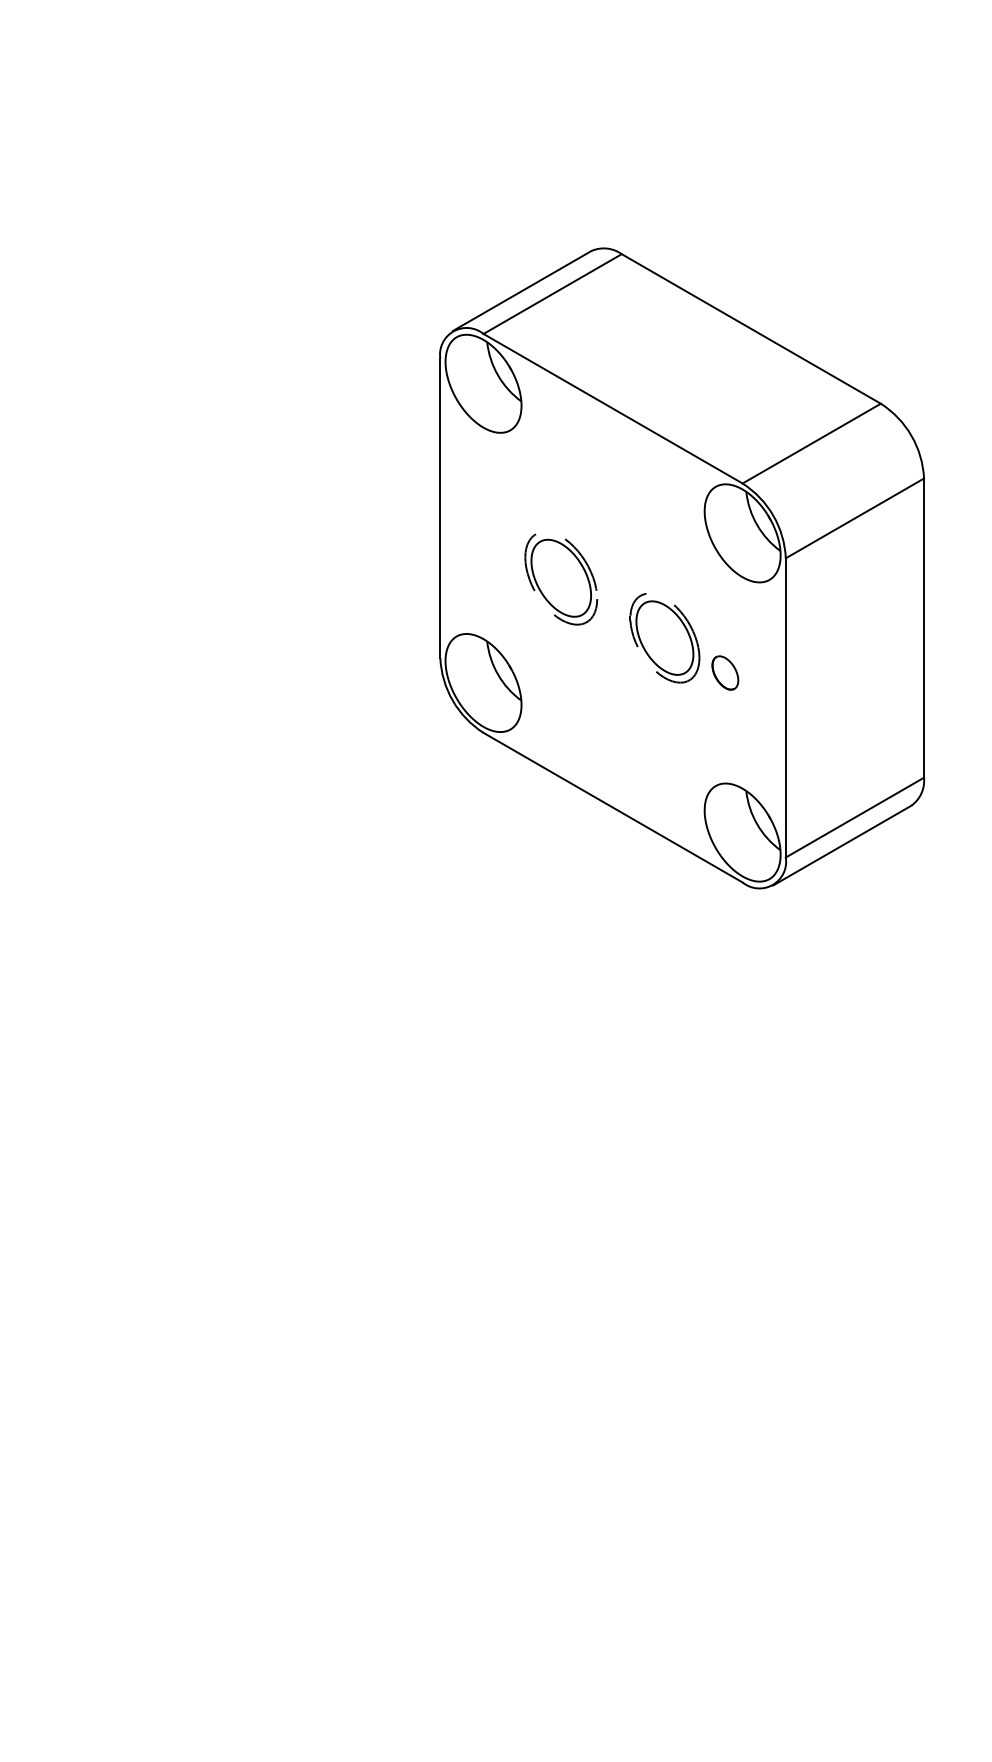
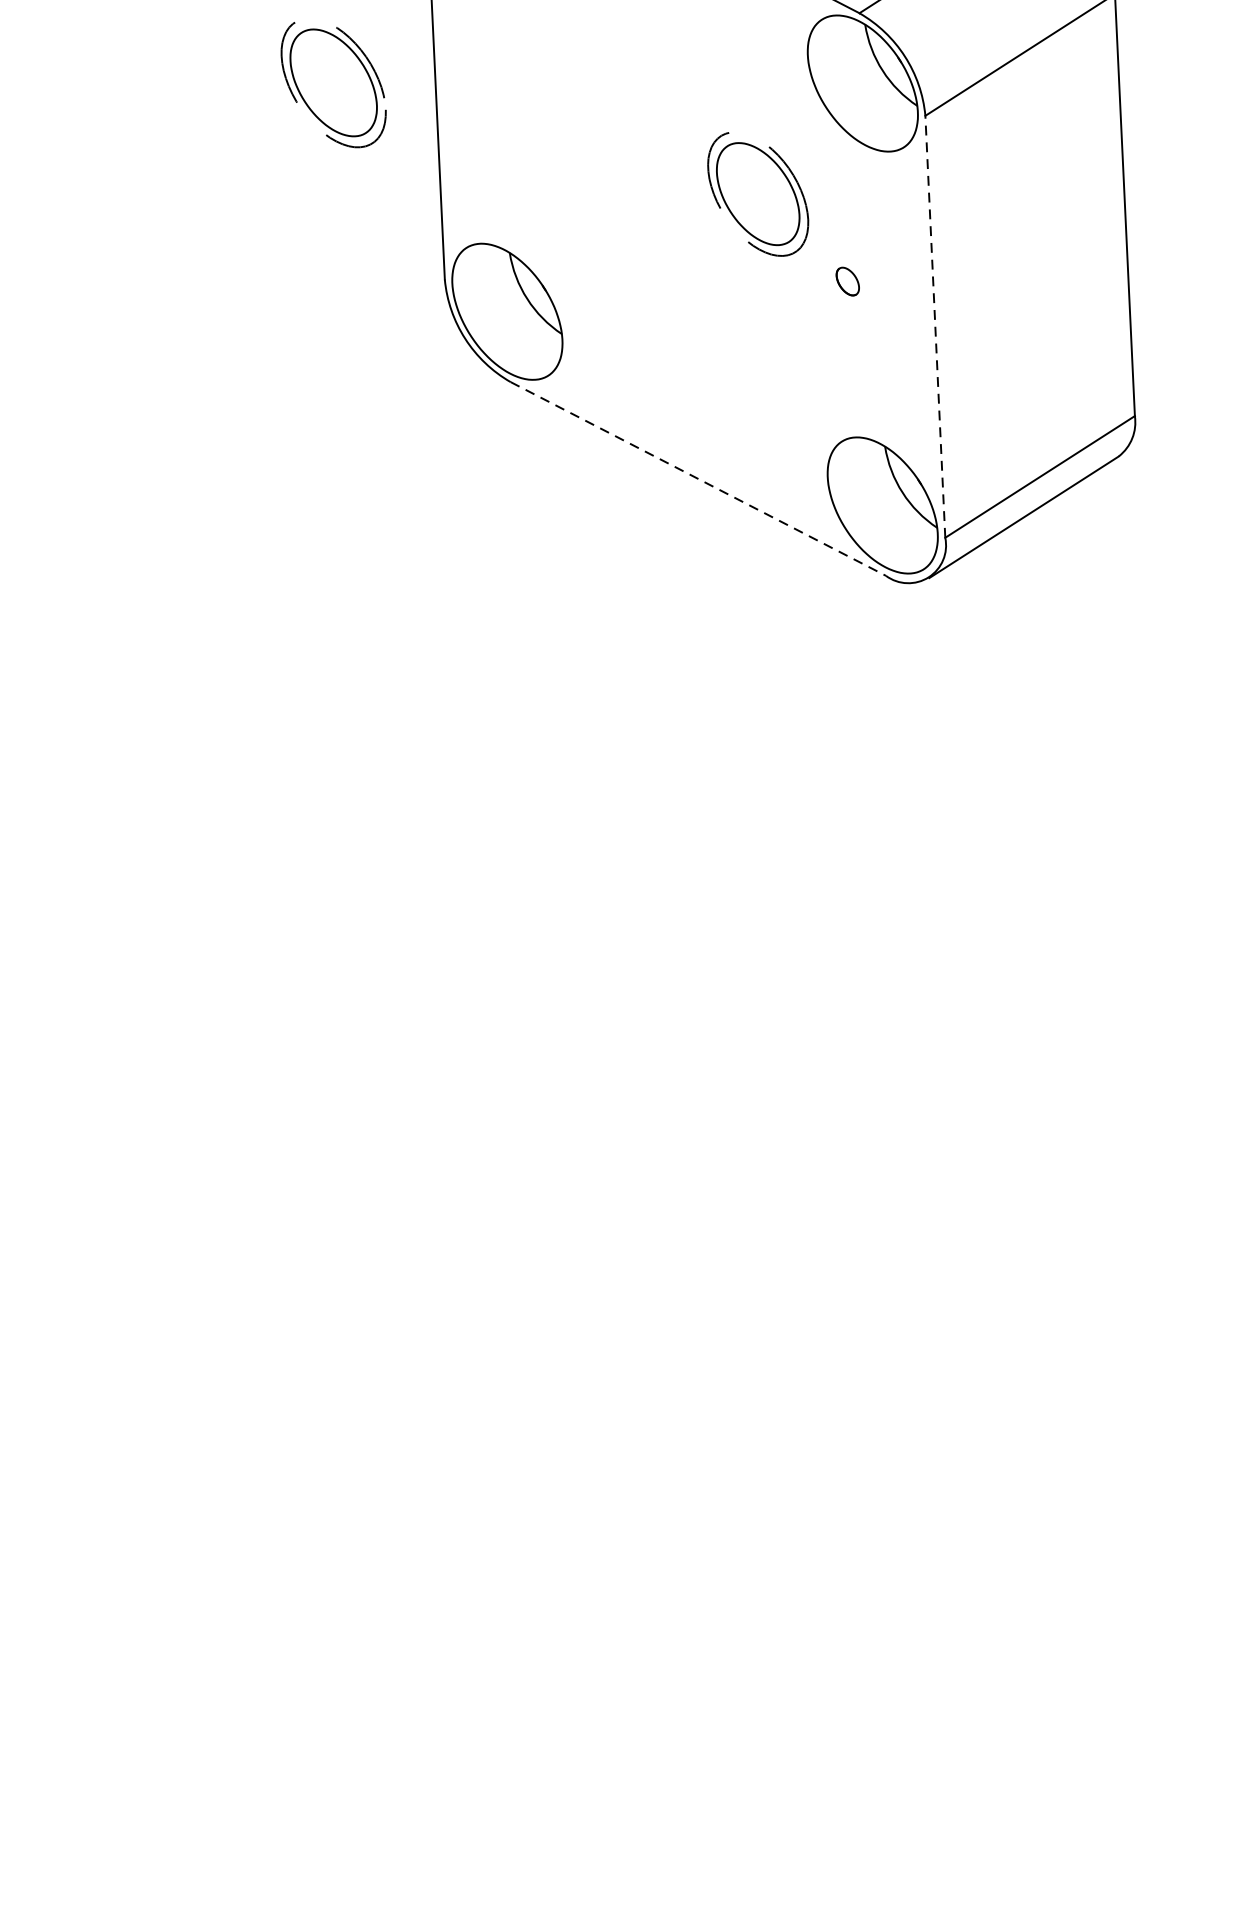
part: (561, 579) -> (334, 84), moved
part: (664, 638) -> (757, 194), moved
part: (725, 672) -> (847, 280), size x0.6
line: (785, 707) -> (934, 326), solid -> dashed
line: (613, 807) -> (698, 478), solid -> dashed

